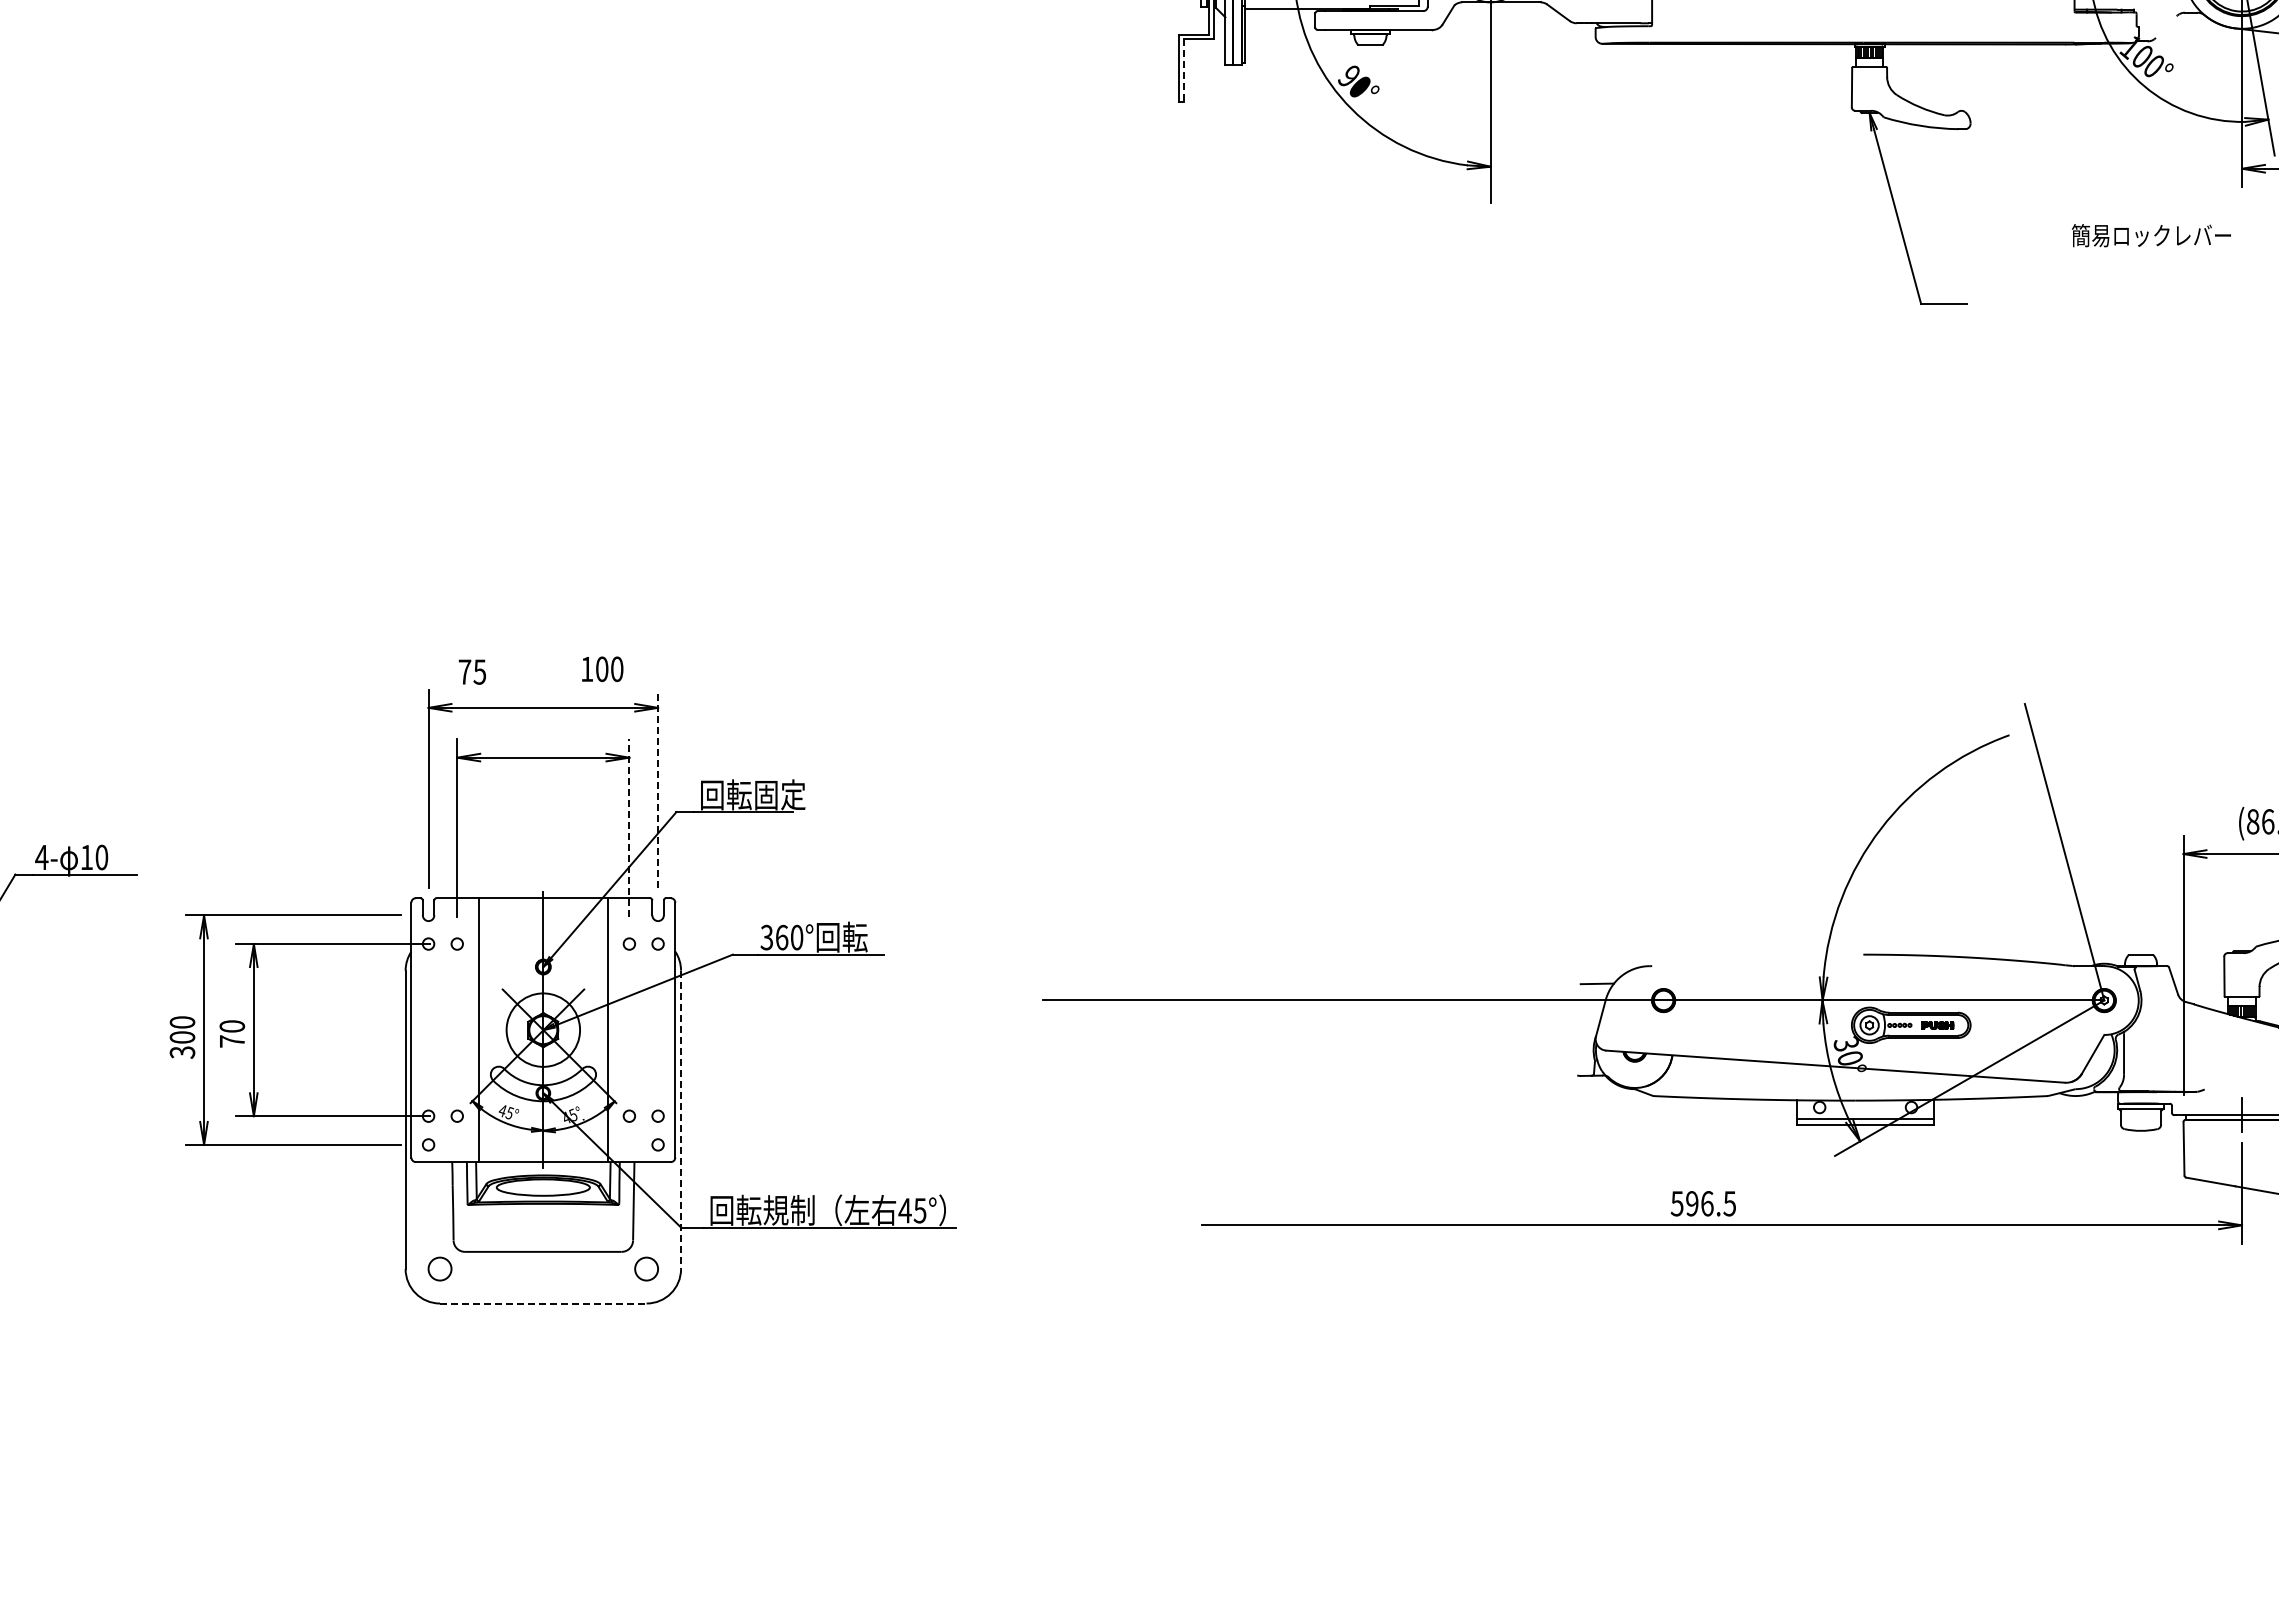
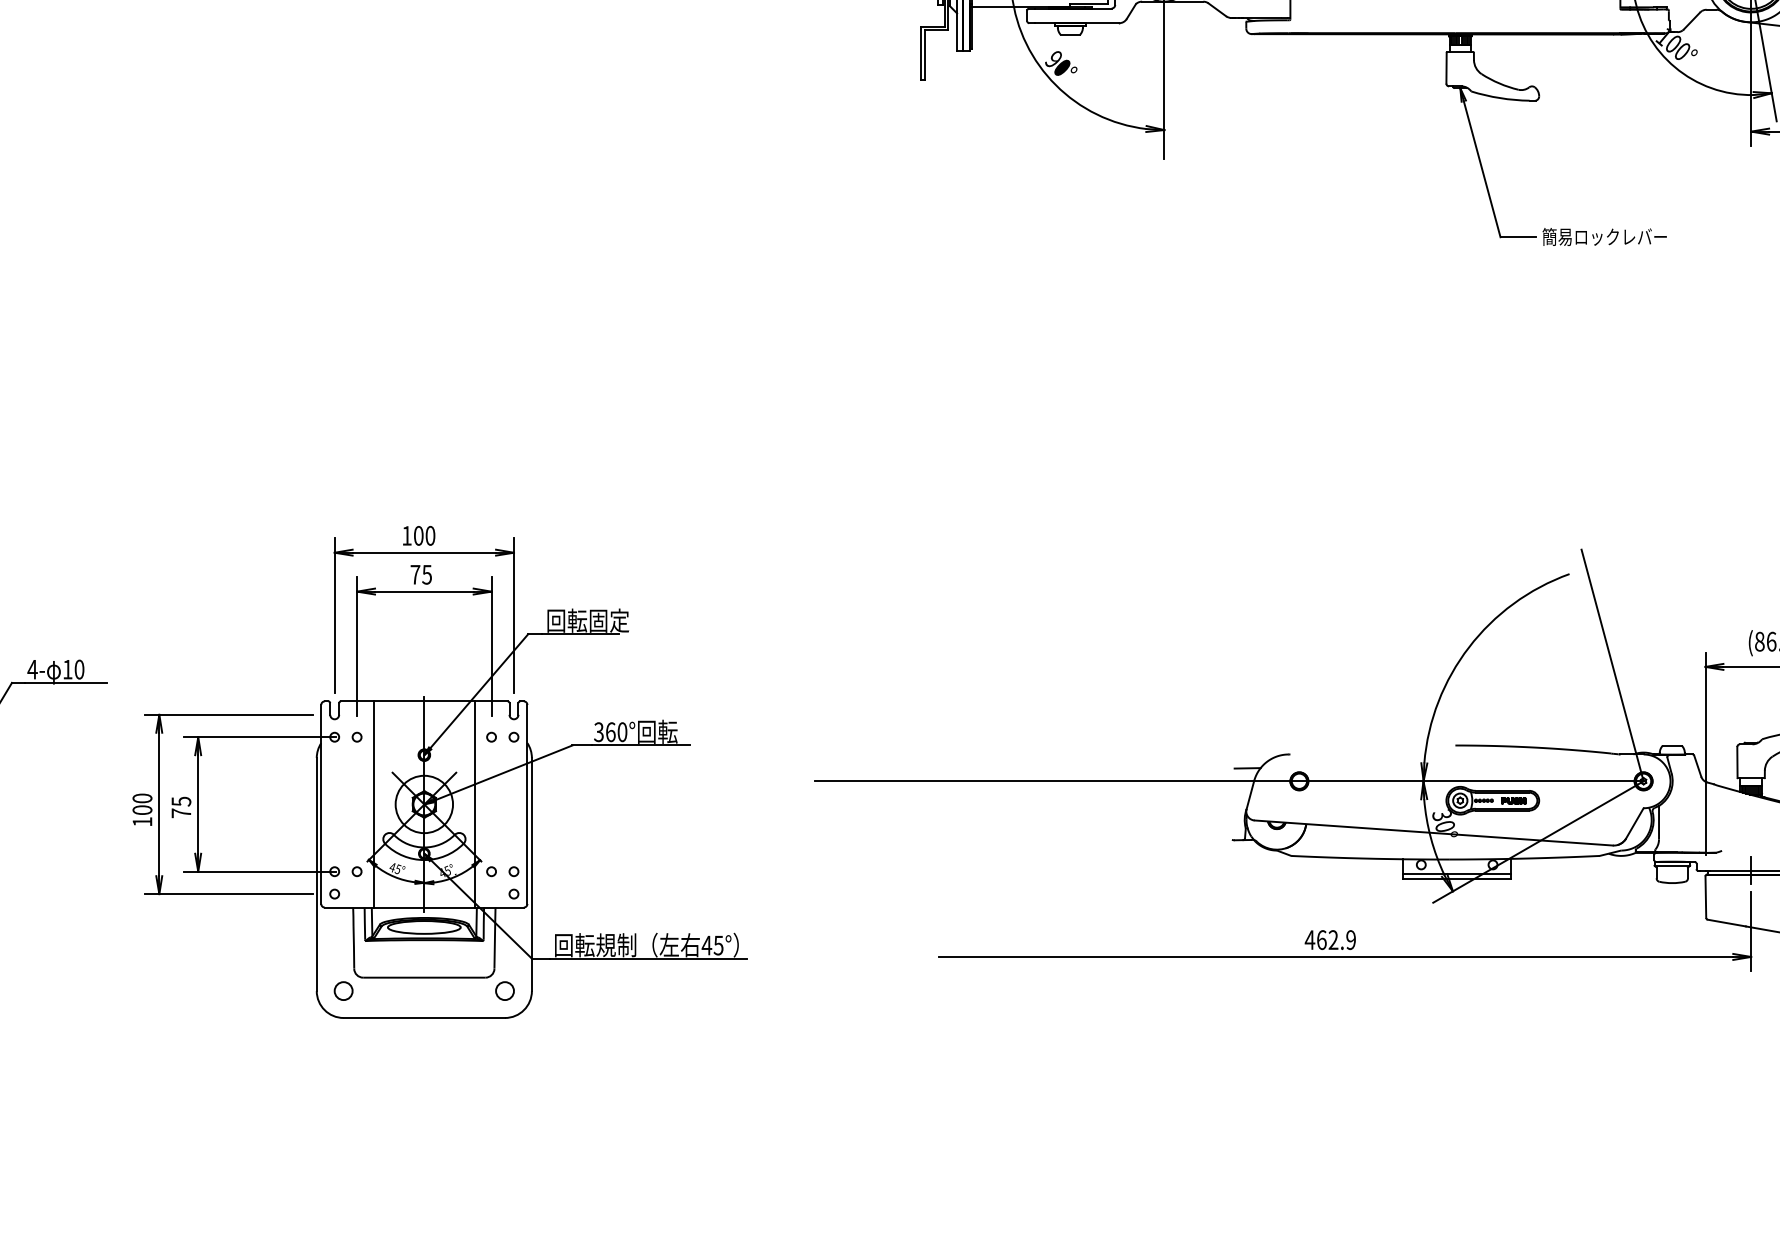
line: (2165, 26) -> (1691, 20), added
line: (1184, 70) -> (925, 54), dashed -> solid
text: (2151, 235) -> (1604, 236), moved
text: (602, 669) -> (418, 536), moved
text: (471, 671) -> (420, 574), moved
line: (658, 788) -> (514, 615), dashed -> solid
line: (629, 827) -> (491, 646), dashed -> solid
text: (231, 1026) -> (180, 801), 70 -> 75
text: (182, 1052) -> (142, 821), 300 -> 100
line: (681, 1120) -> (532, 875), dashed -> solid
text: (1702, 1203) -> (1329, 939), 596.5 -> 462.9
line: (543, 1303) -> (424, 1017), dashed -> solid

